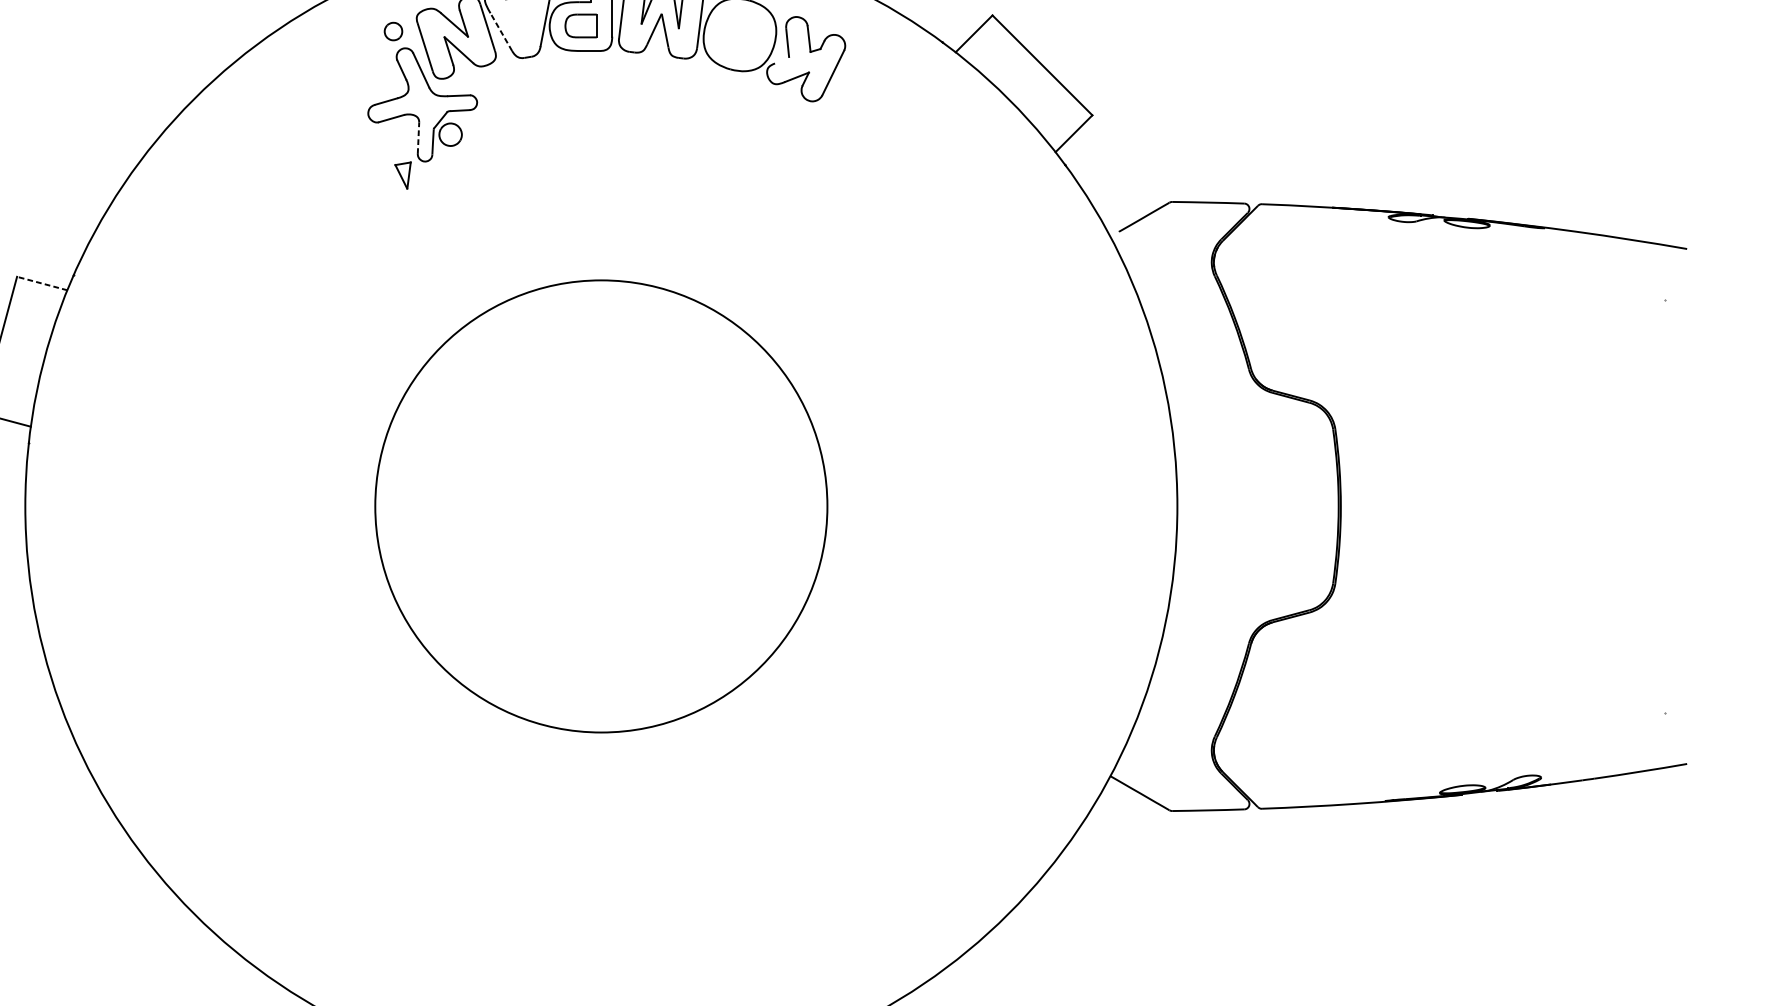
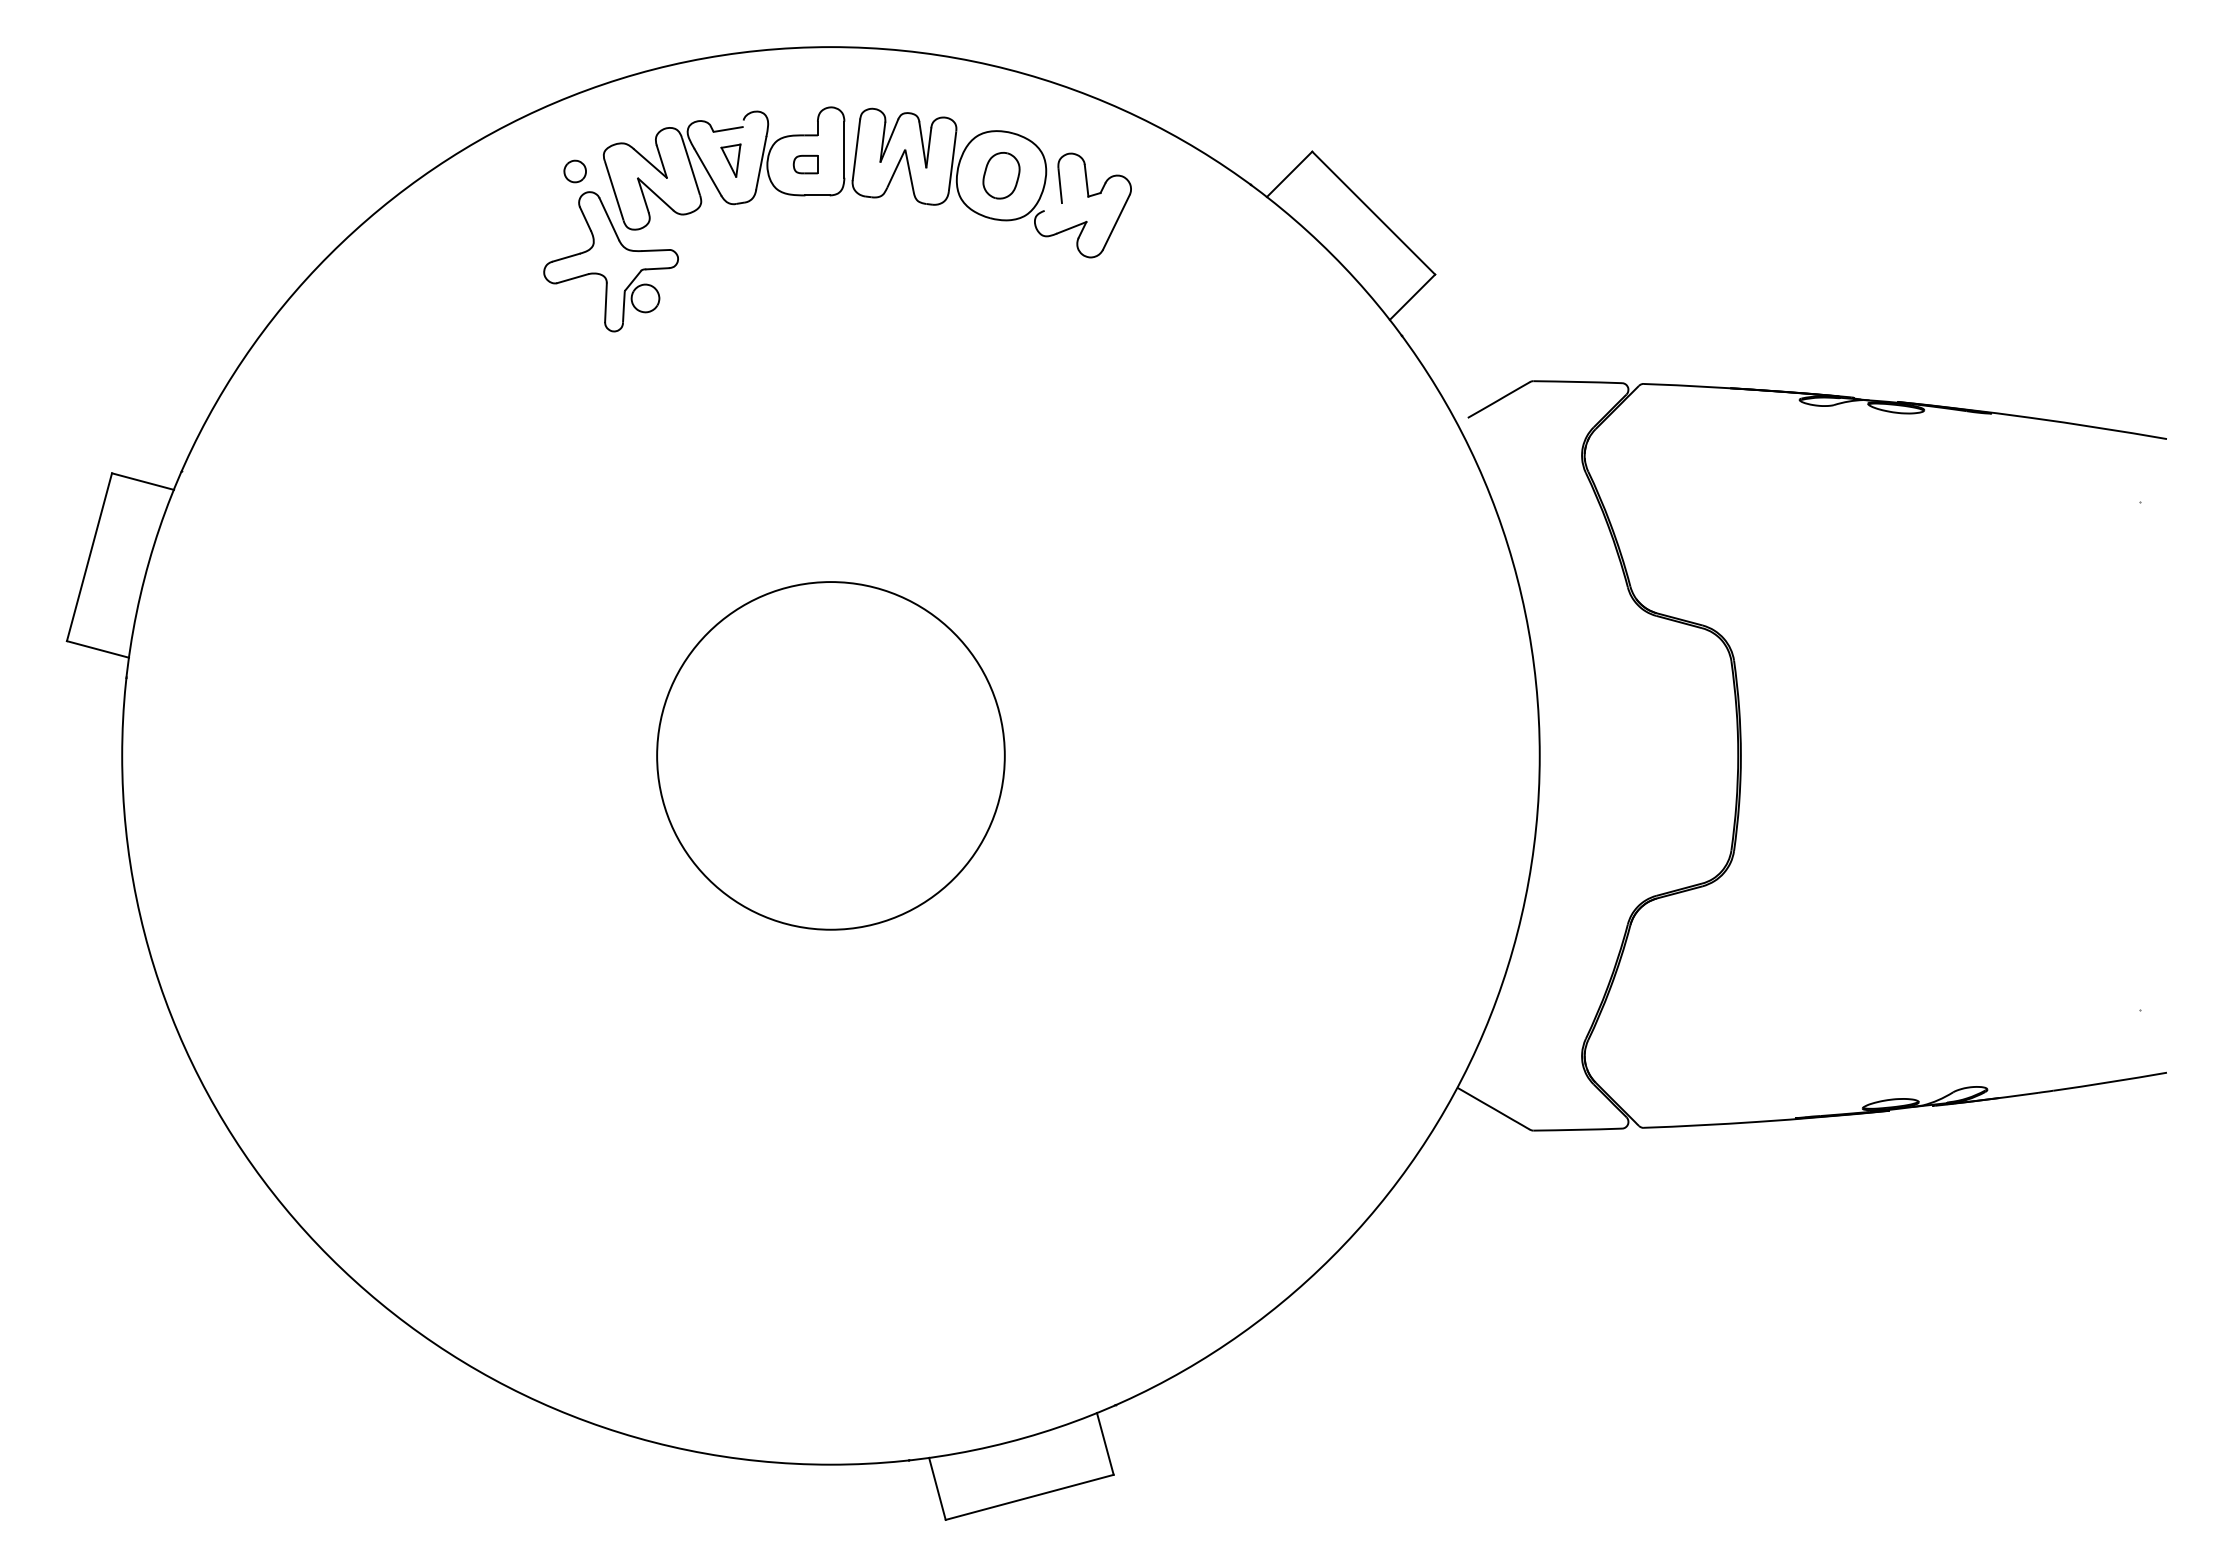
part: (580, 25) -> (805, 164), size x0.62
line: (501, 32) -> (707, 172), dashed -> solid
part: (739, 34) -> (1001, 175), added
line: (418, 138) -> (606, 302), dashed -> solid
part: (402, 175) -> (730, 160), moved
line: (41, 283) -> (142, 481), dashed -> solid
circle: (600, 506) -> (830, 755), size x0.62

